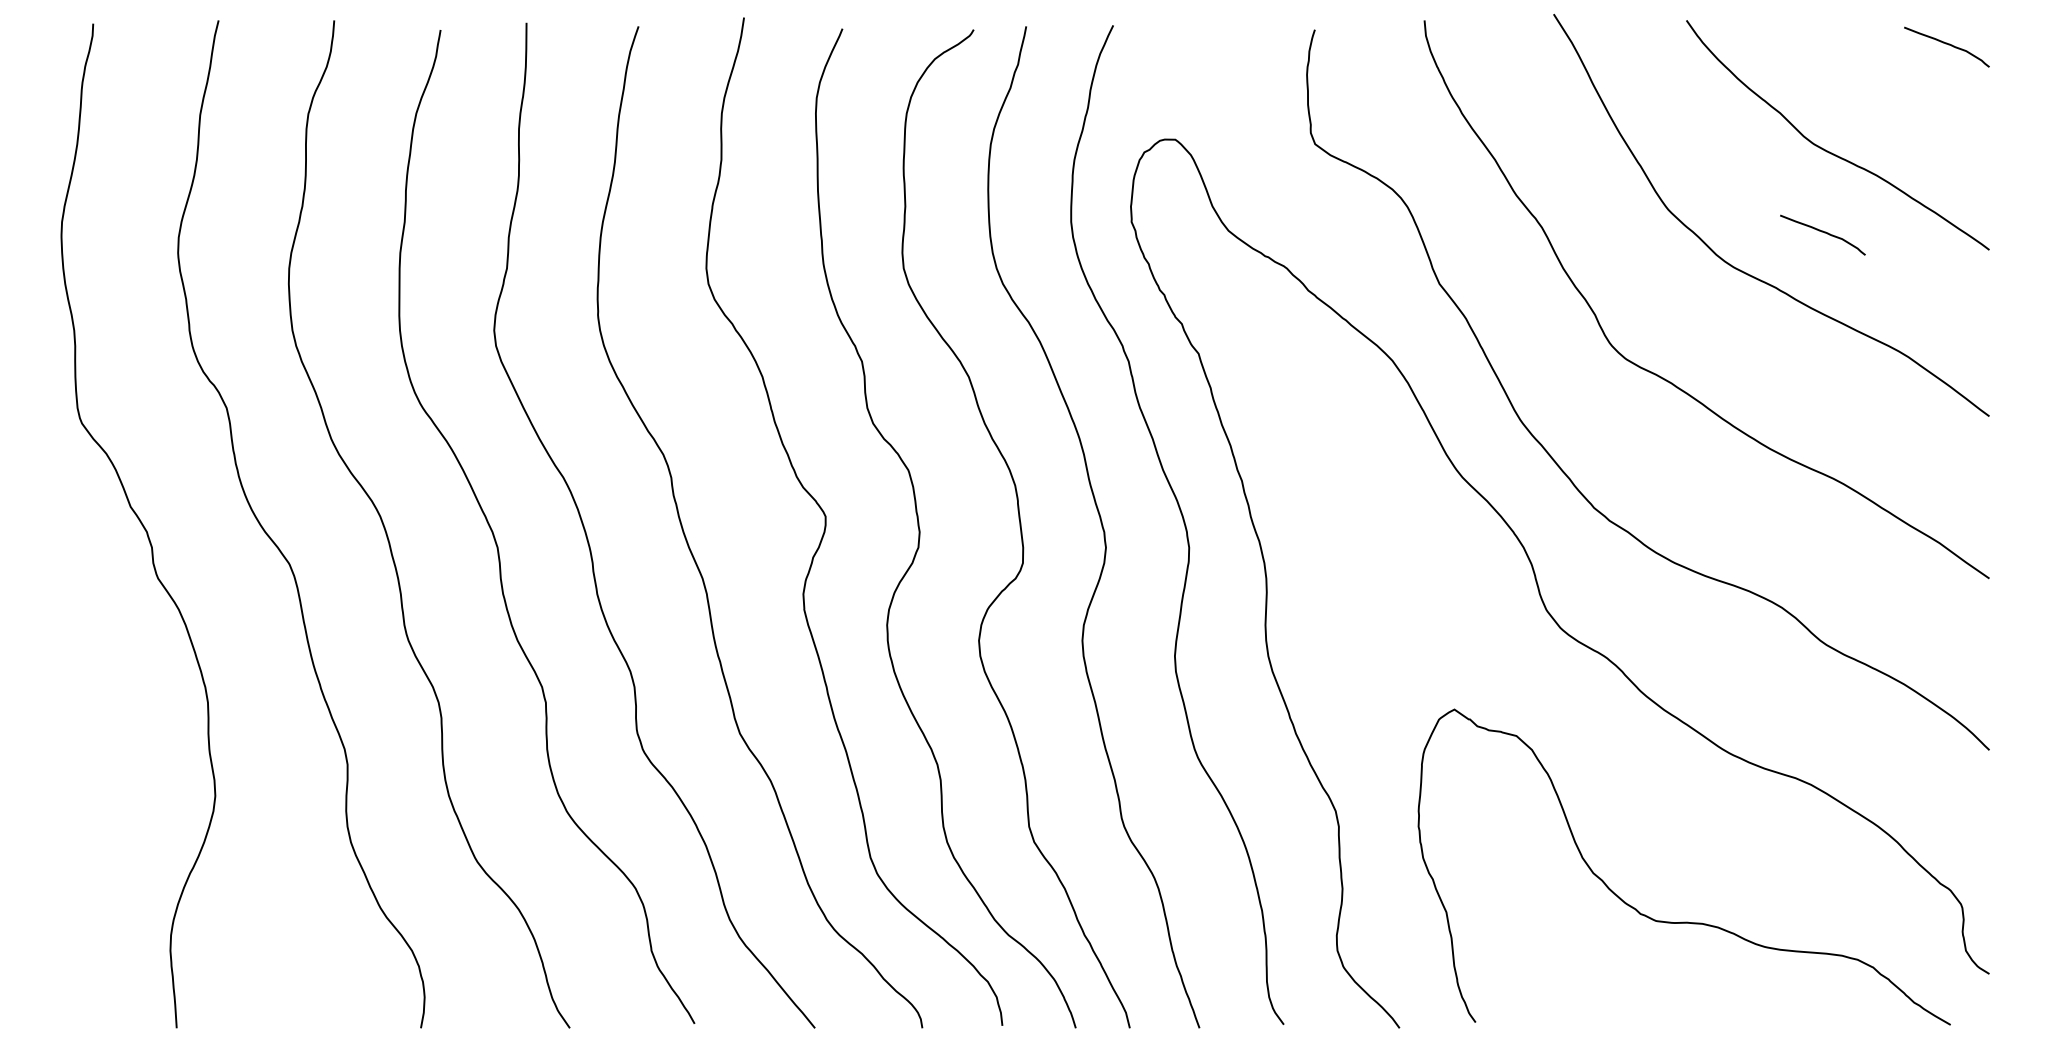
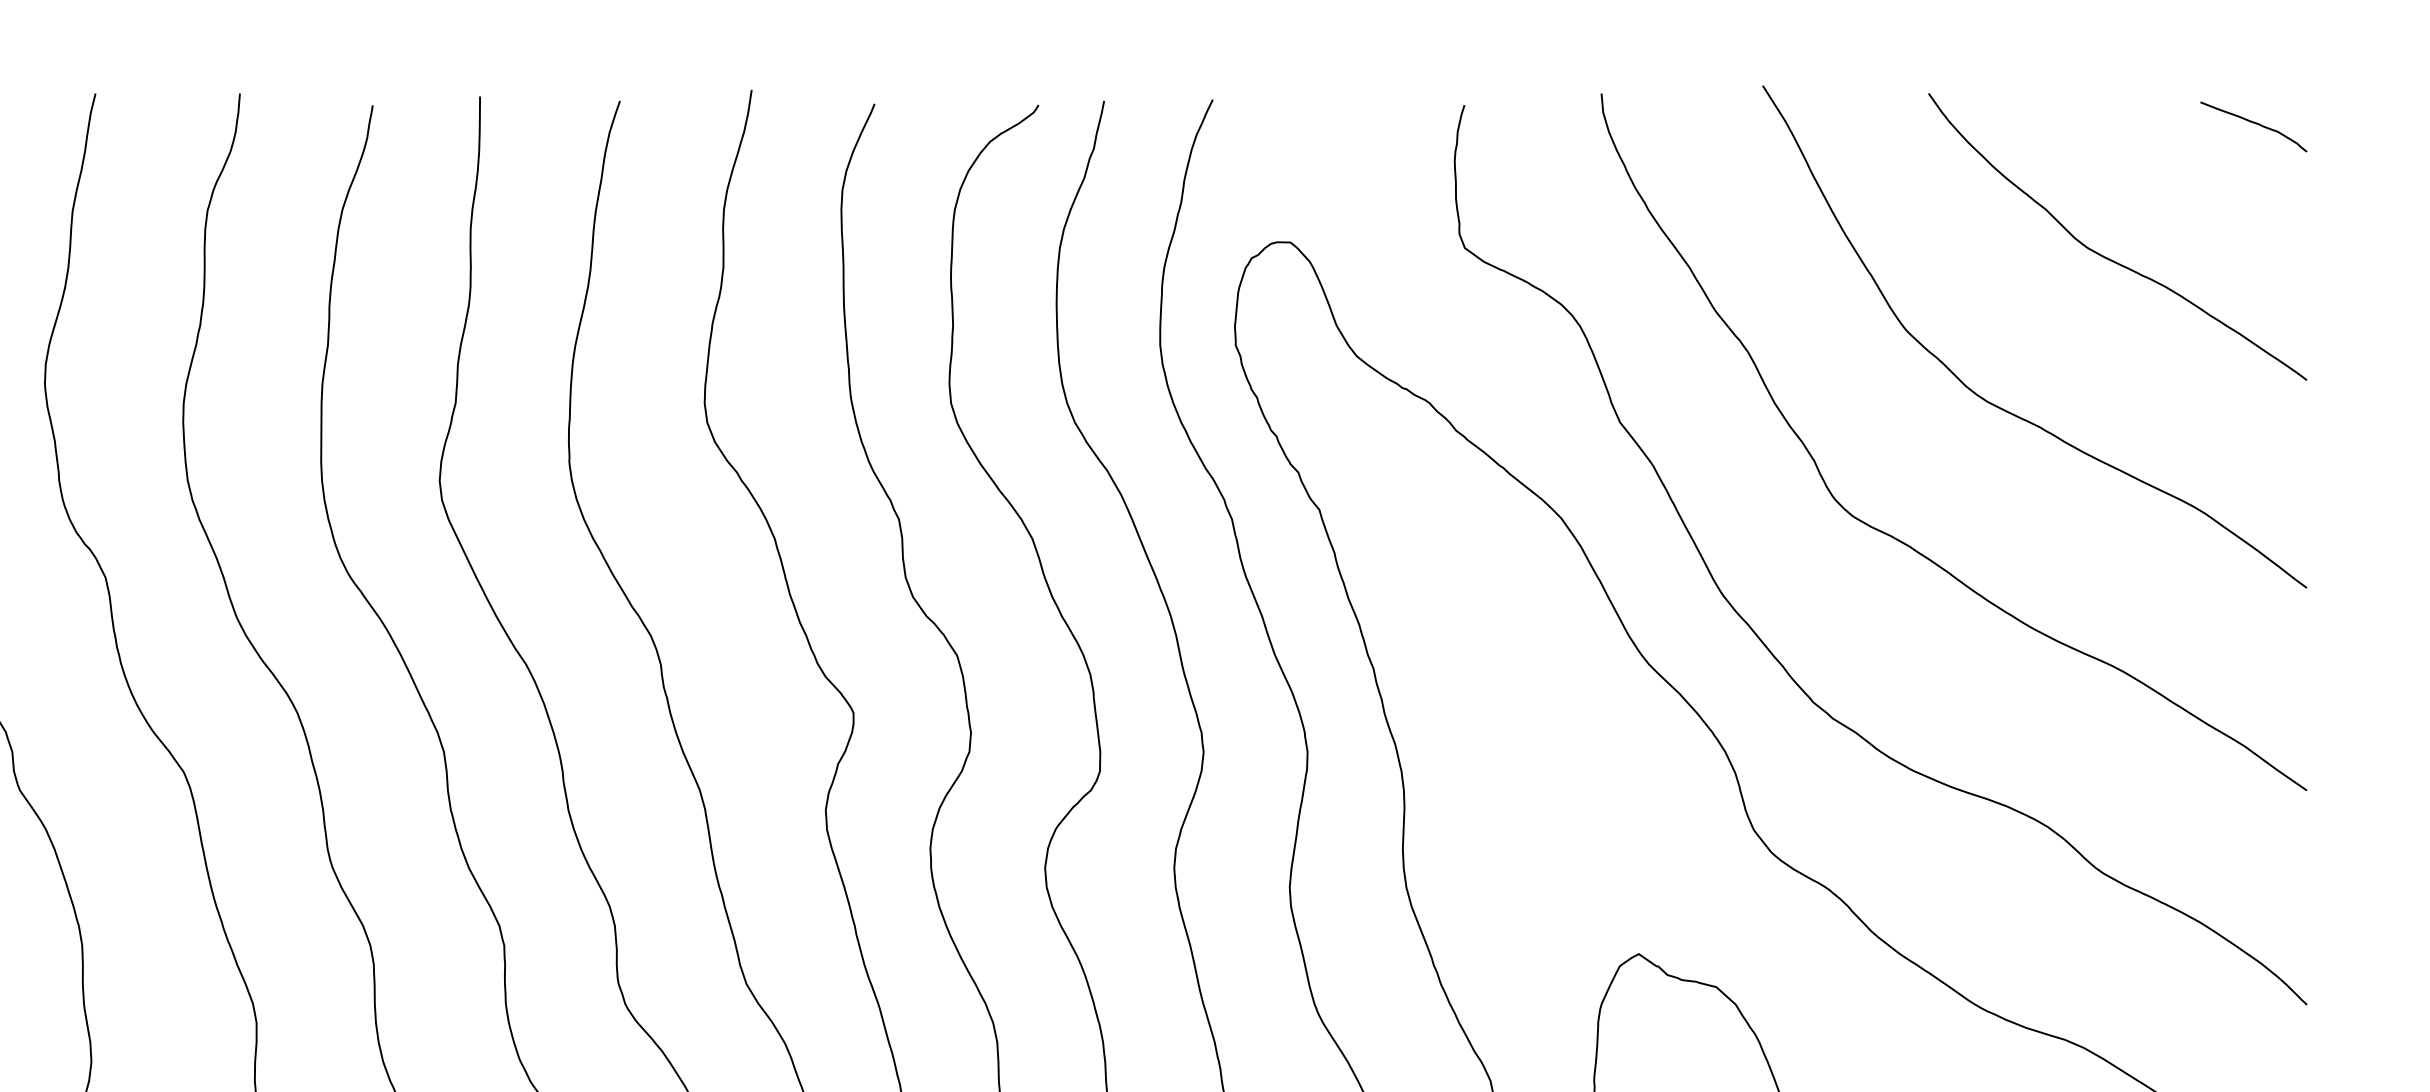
curve: (1822, 232) -> (2098, 358), removed

